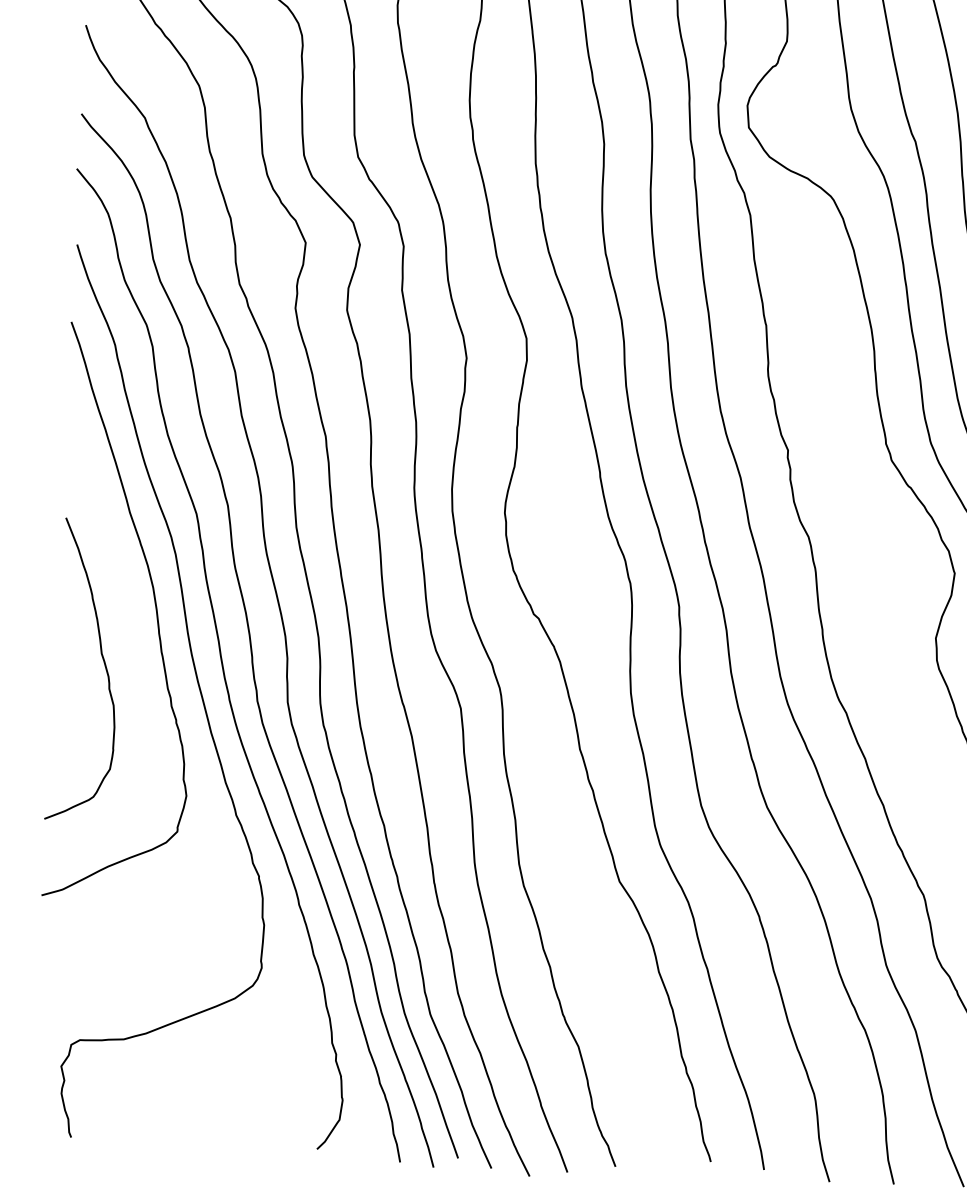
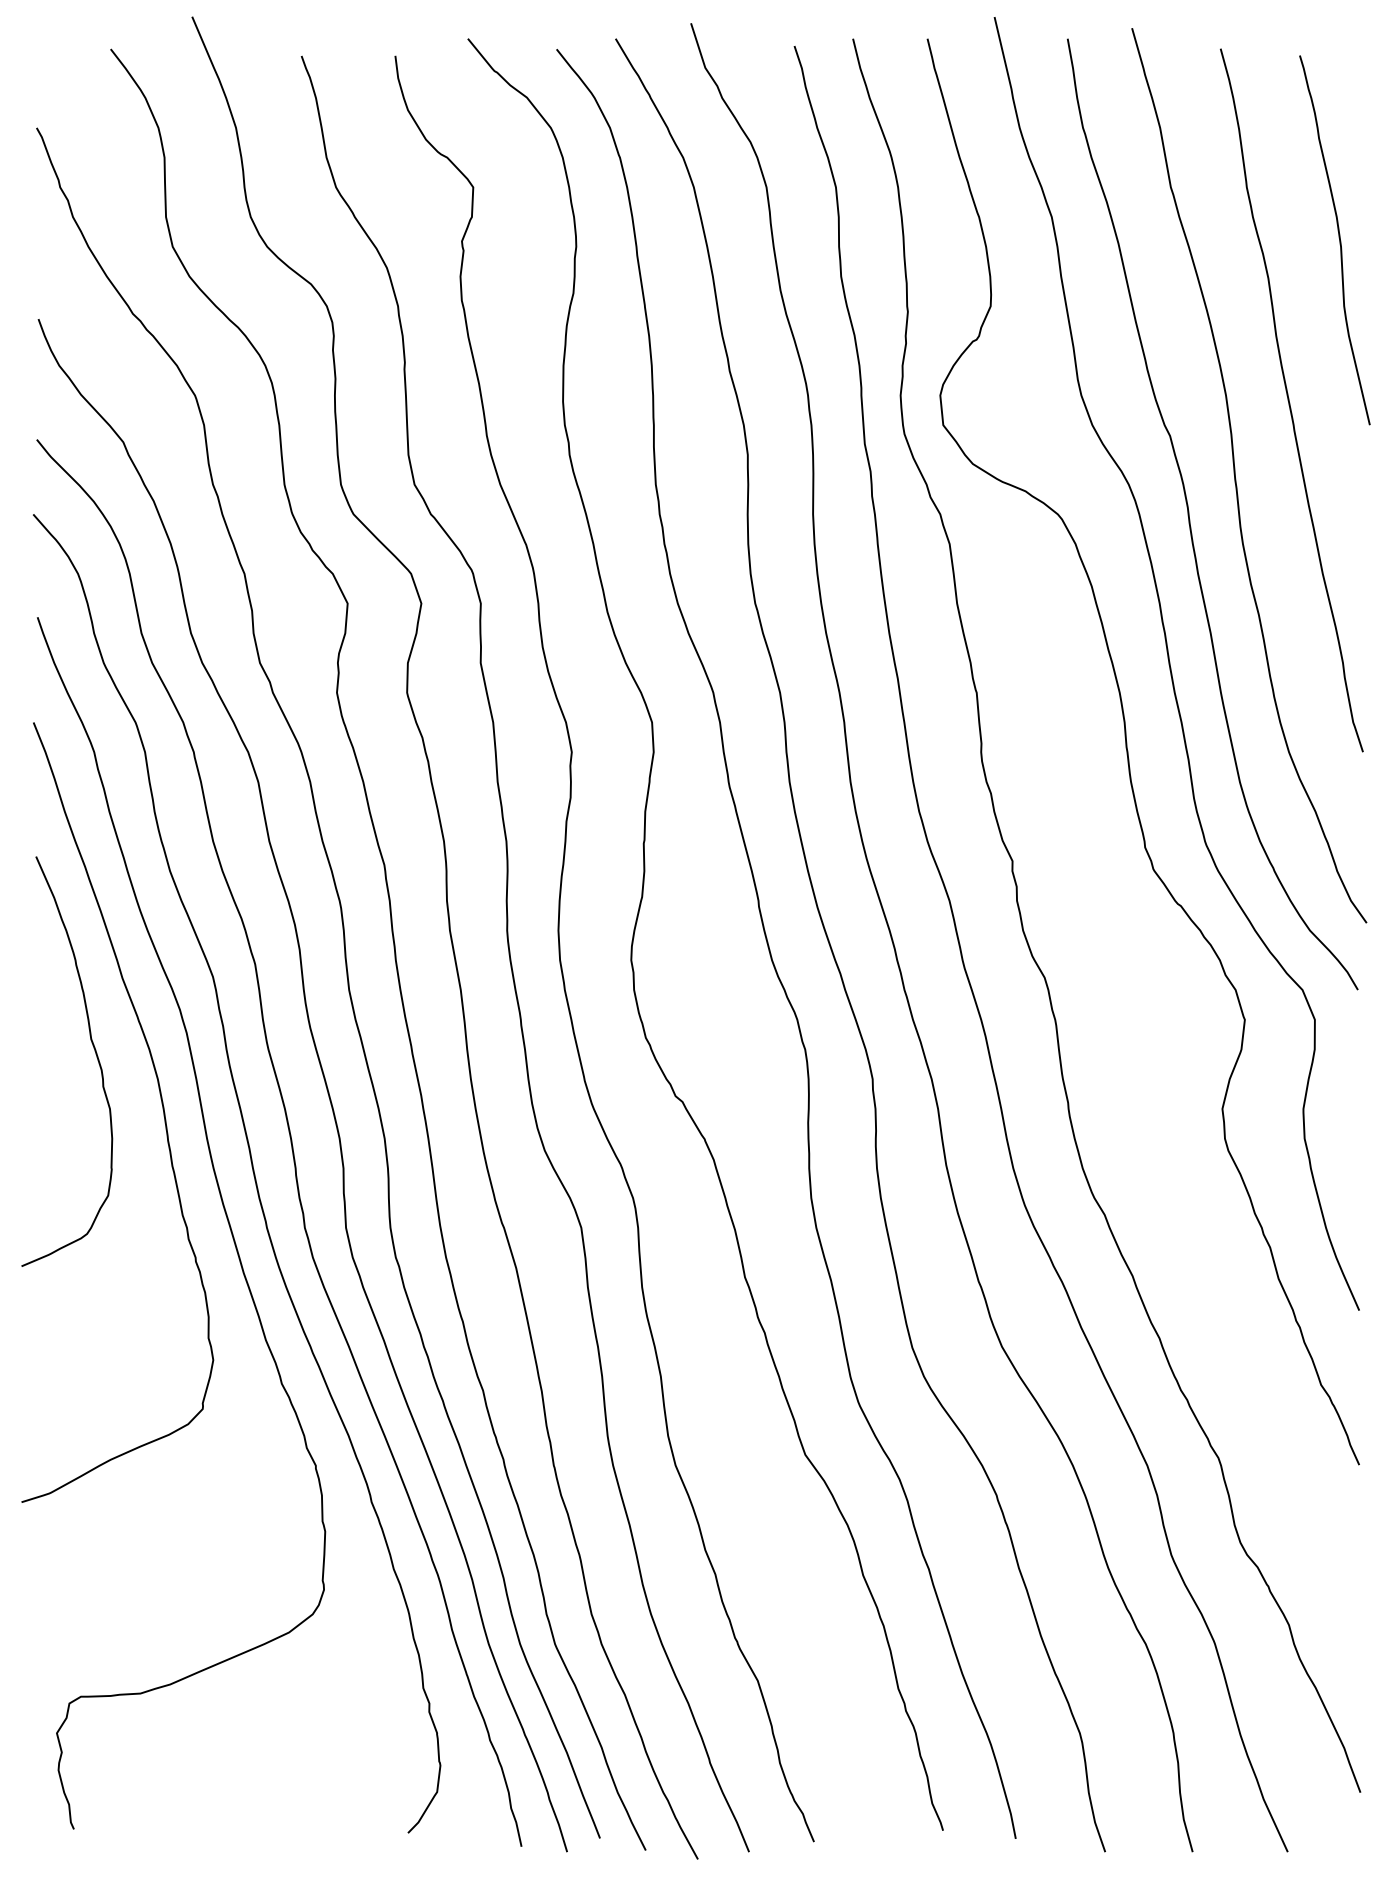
curve: (103, 662) -> (94, 1051), moved

